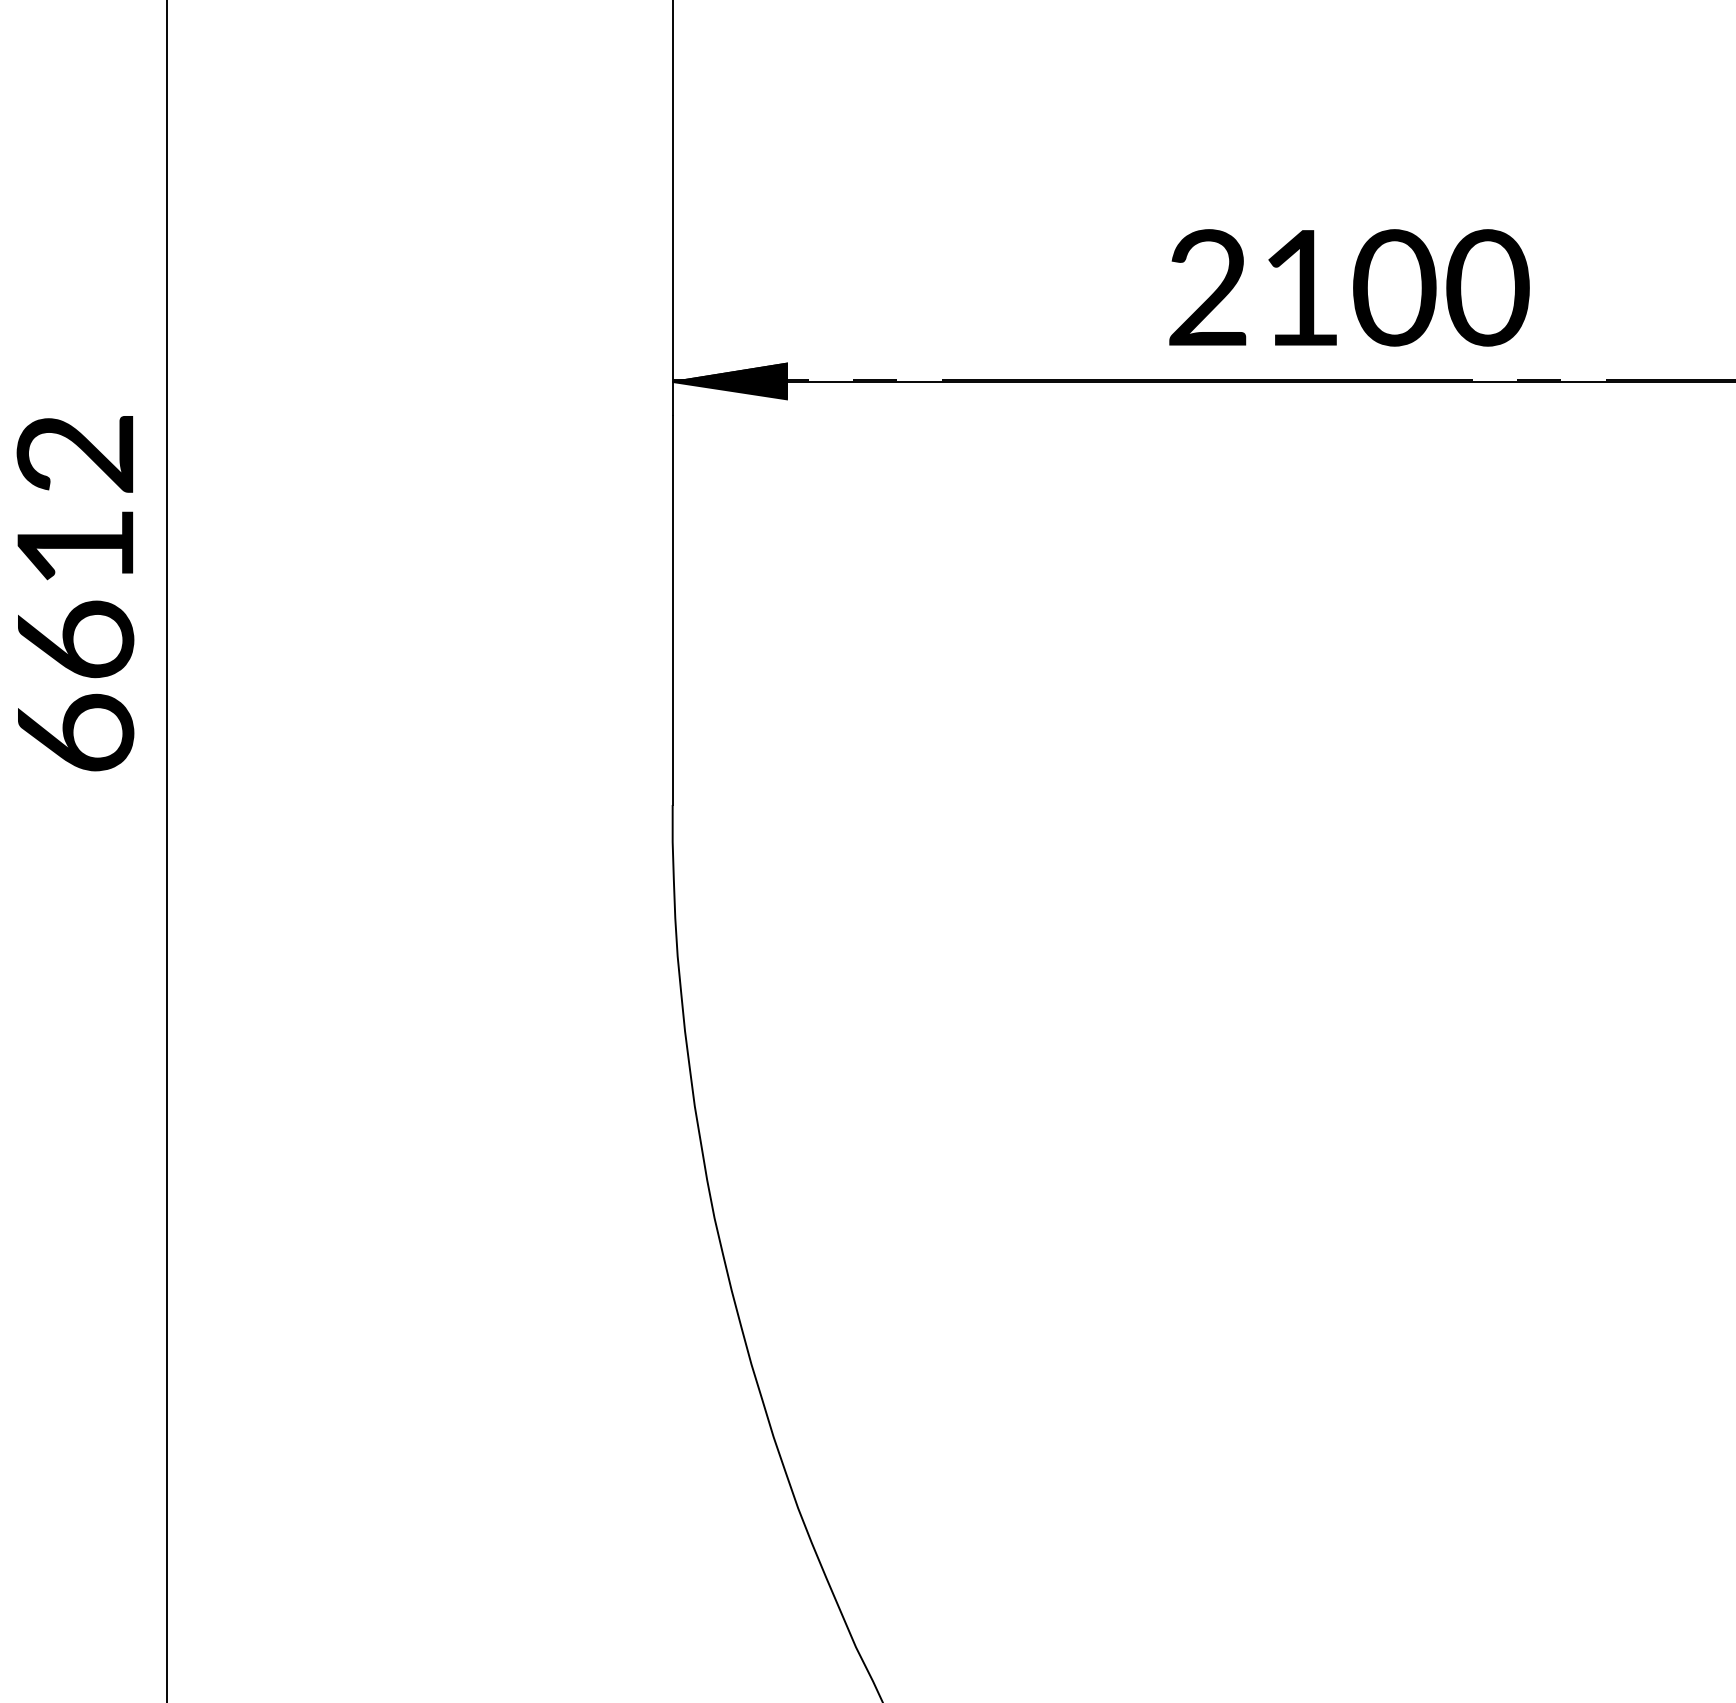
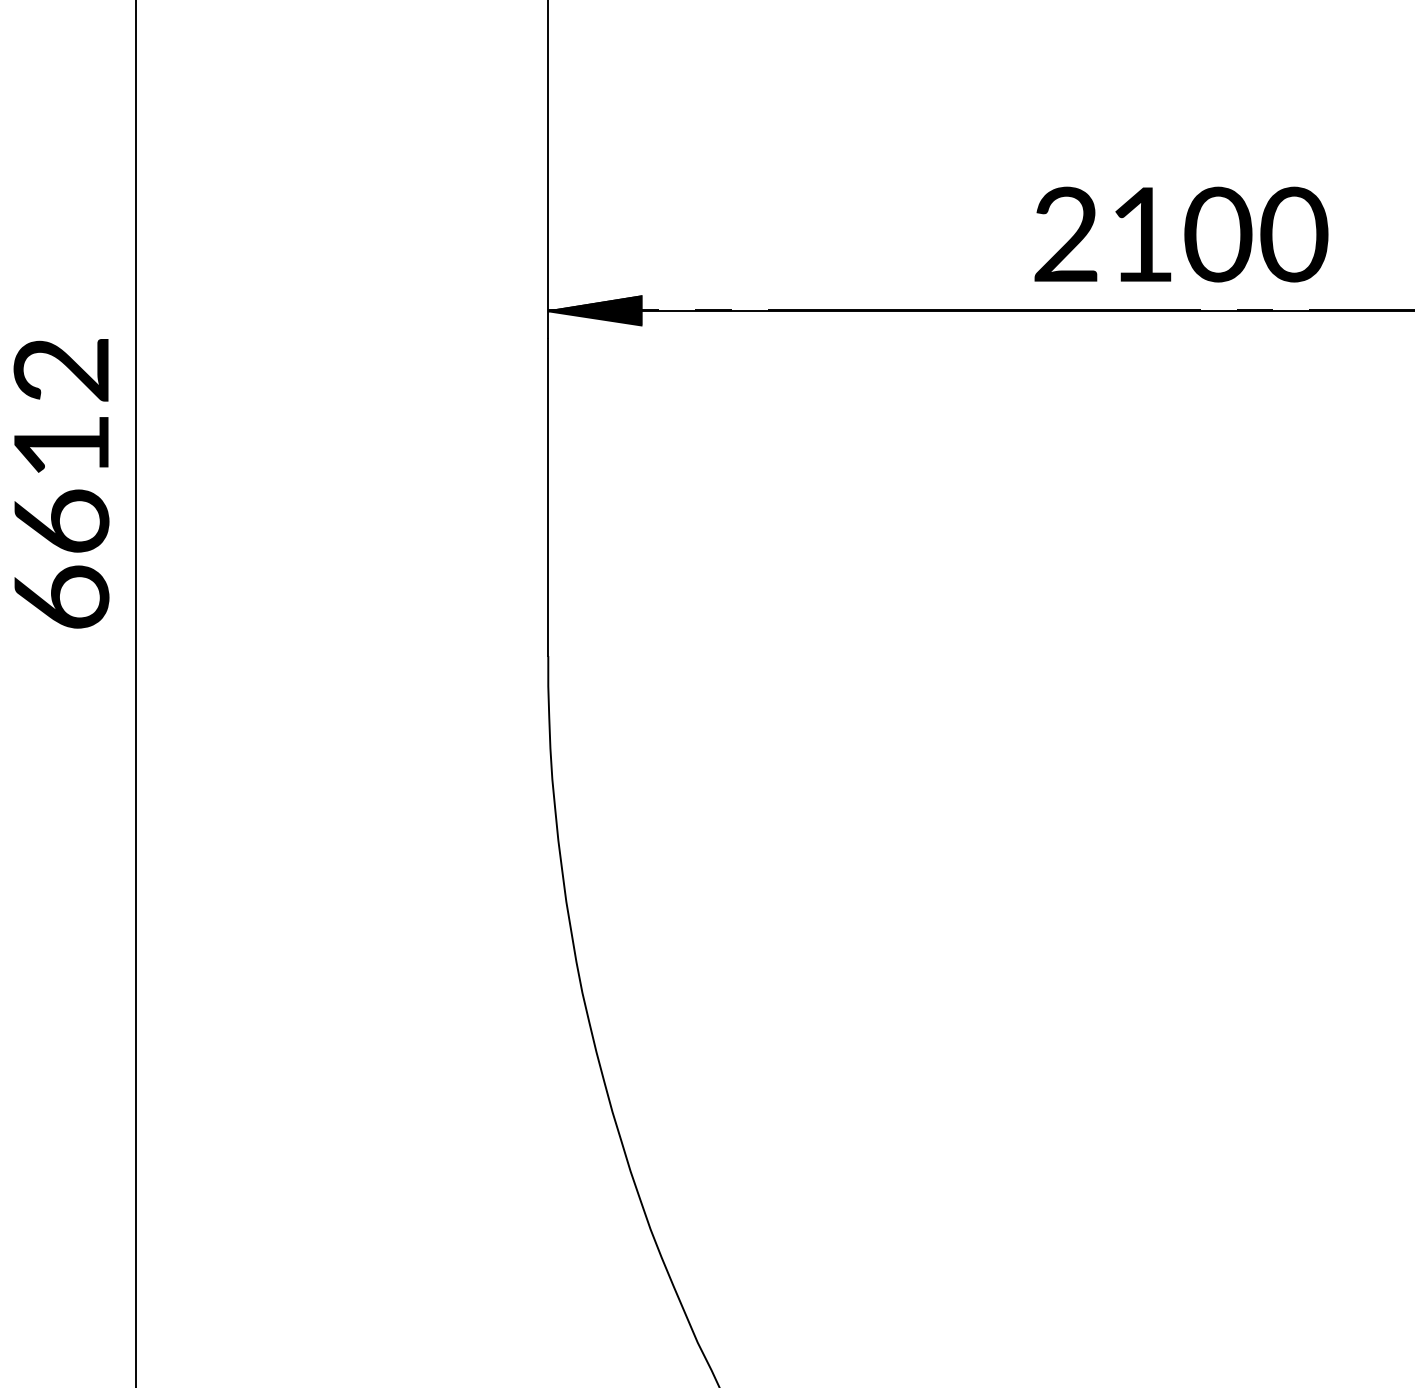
text: (1349, 287) -> (1181, 234), moved

